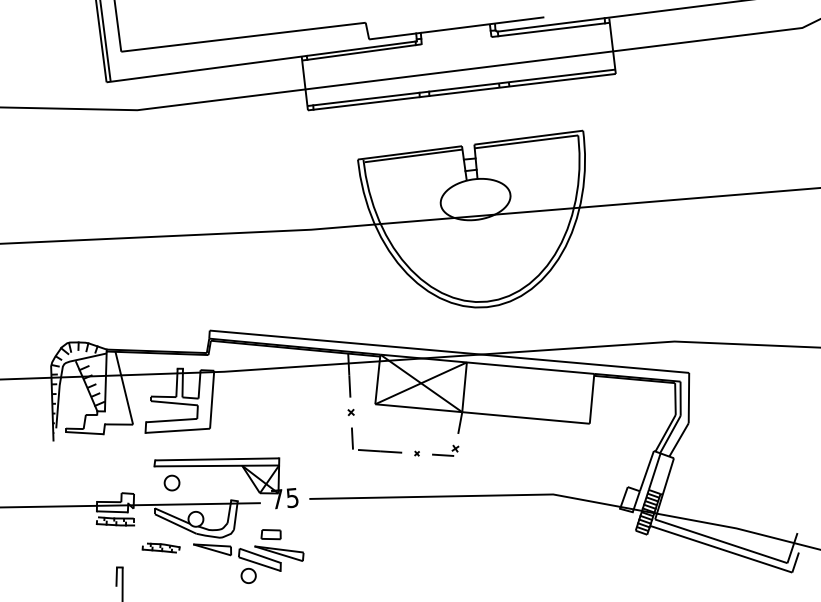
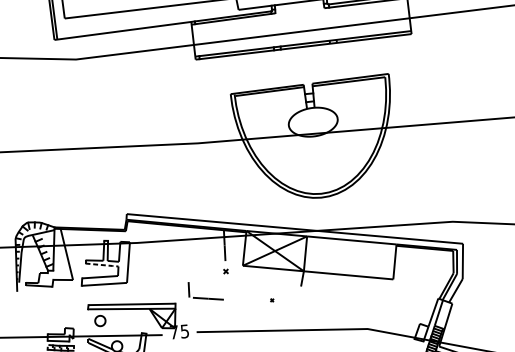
line: (175, 403) -> (102, 265), solid -> dashed
part: (376, 450) -> (205, 298), moved
part: (445, 450) -> (292, 298), removed

